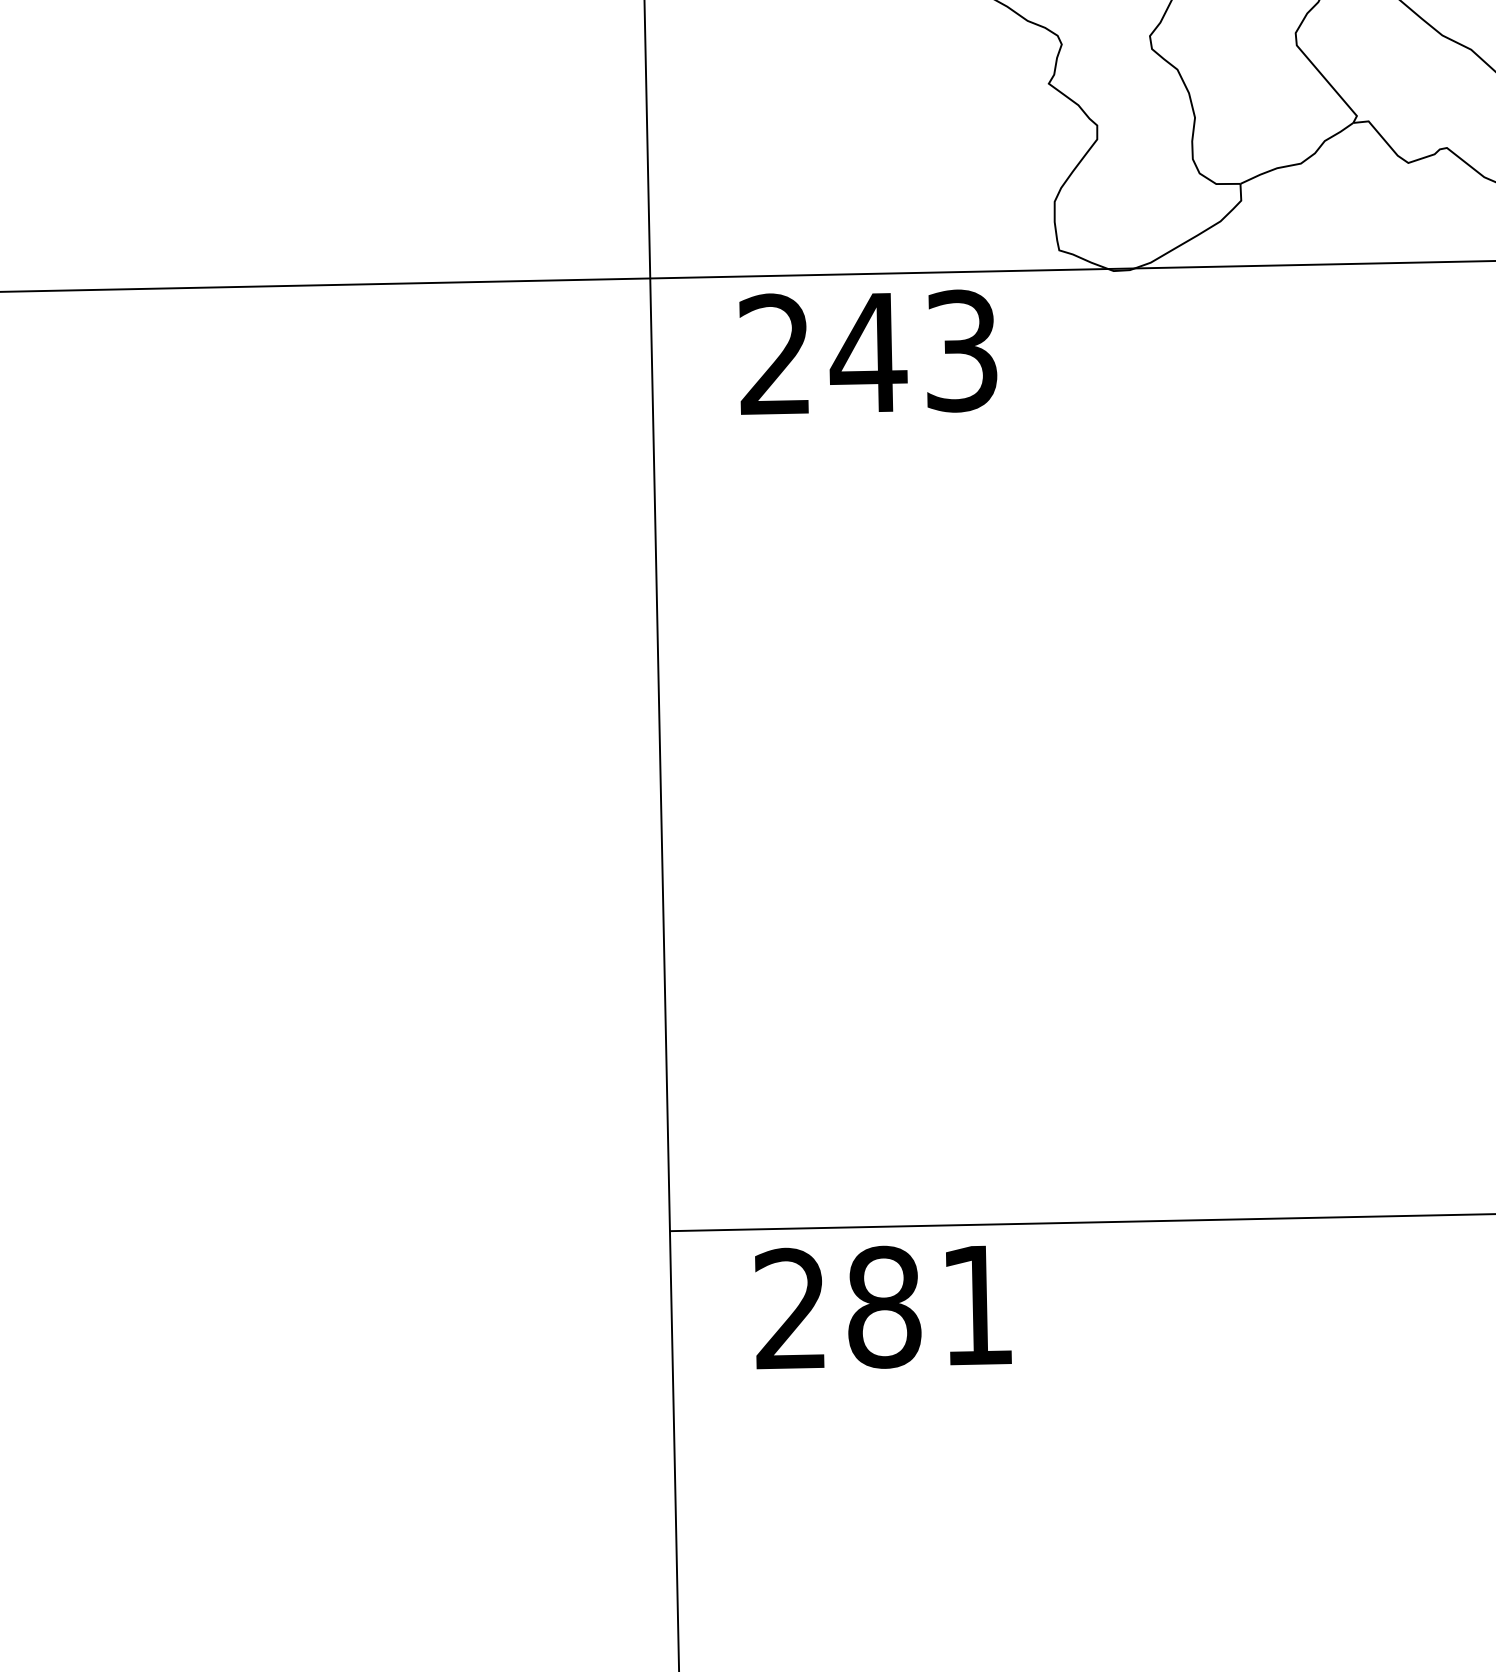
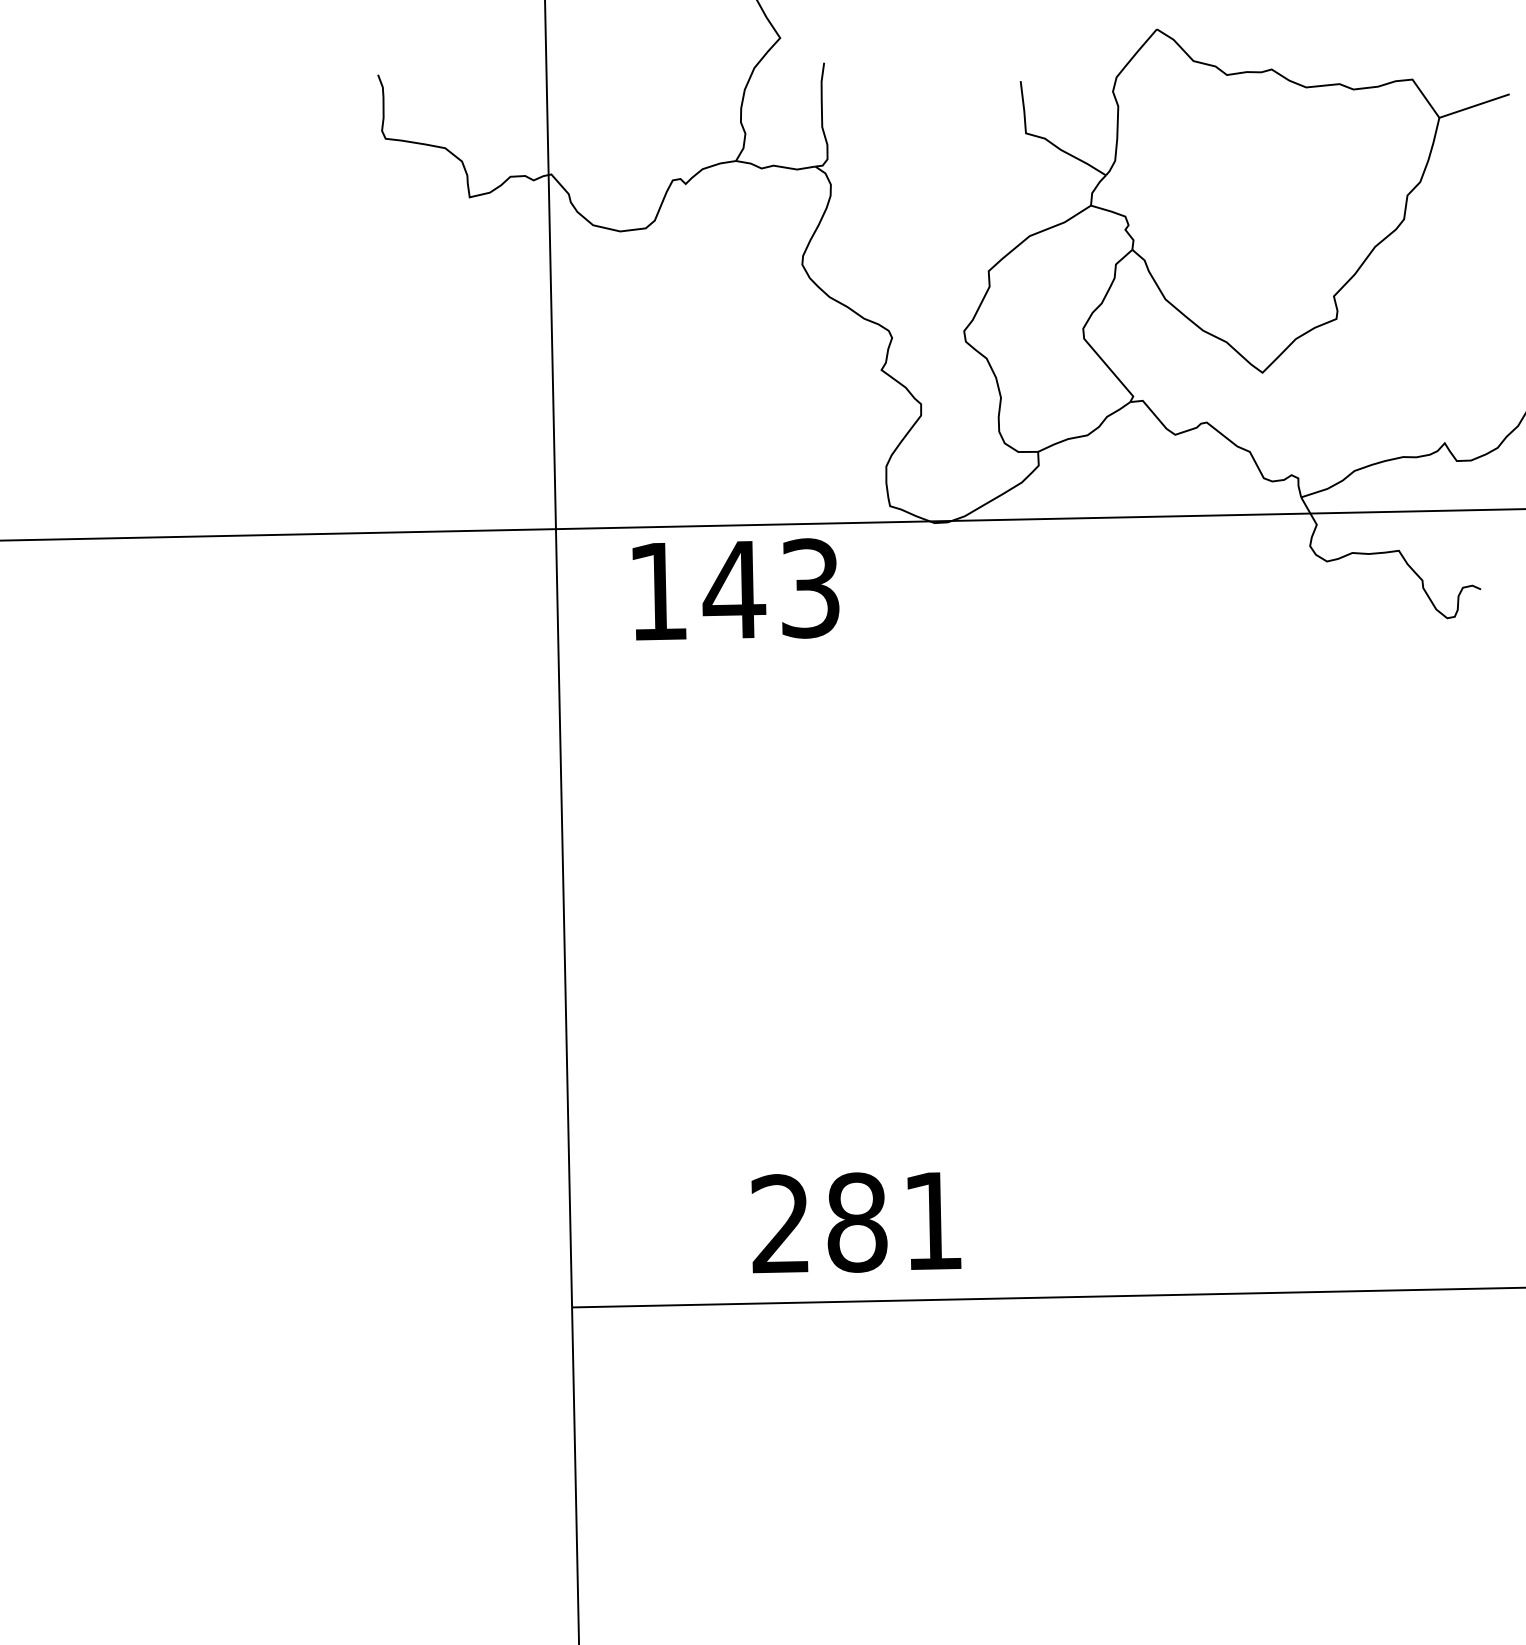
text: (774, 353) -> (657, 590), 243 -> 143
text: (883, 1307) -> (856, 1222), moved

